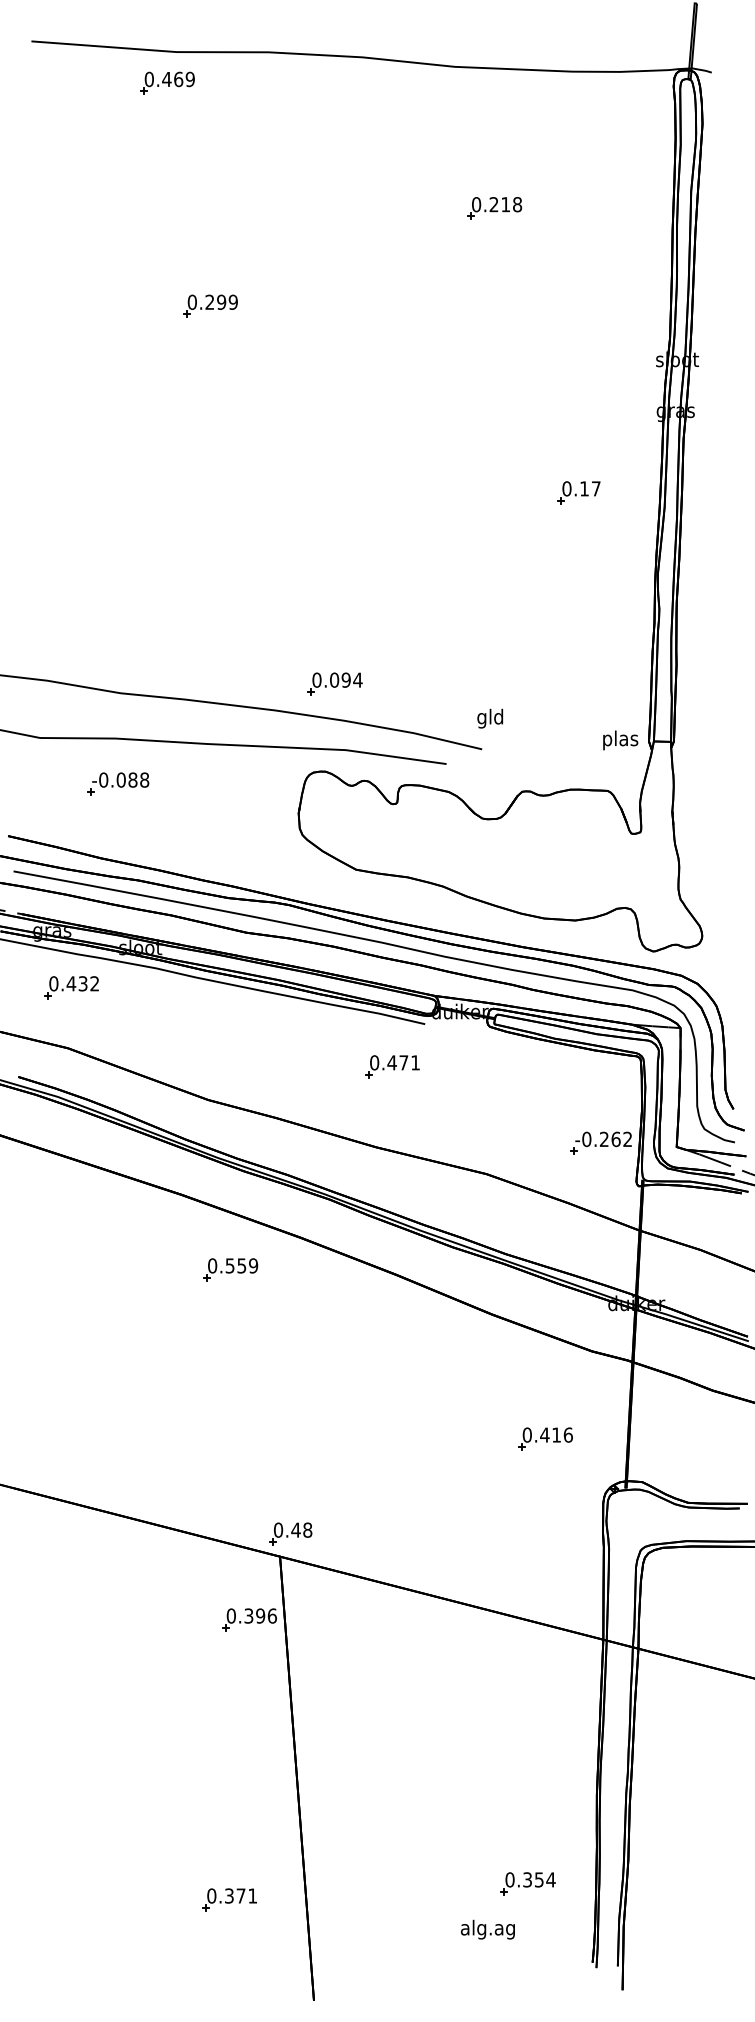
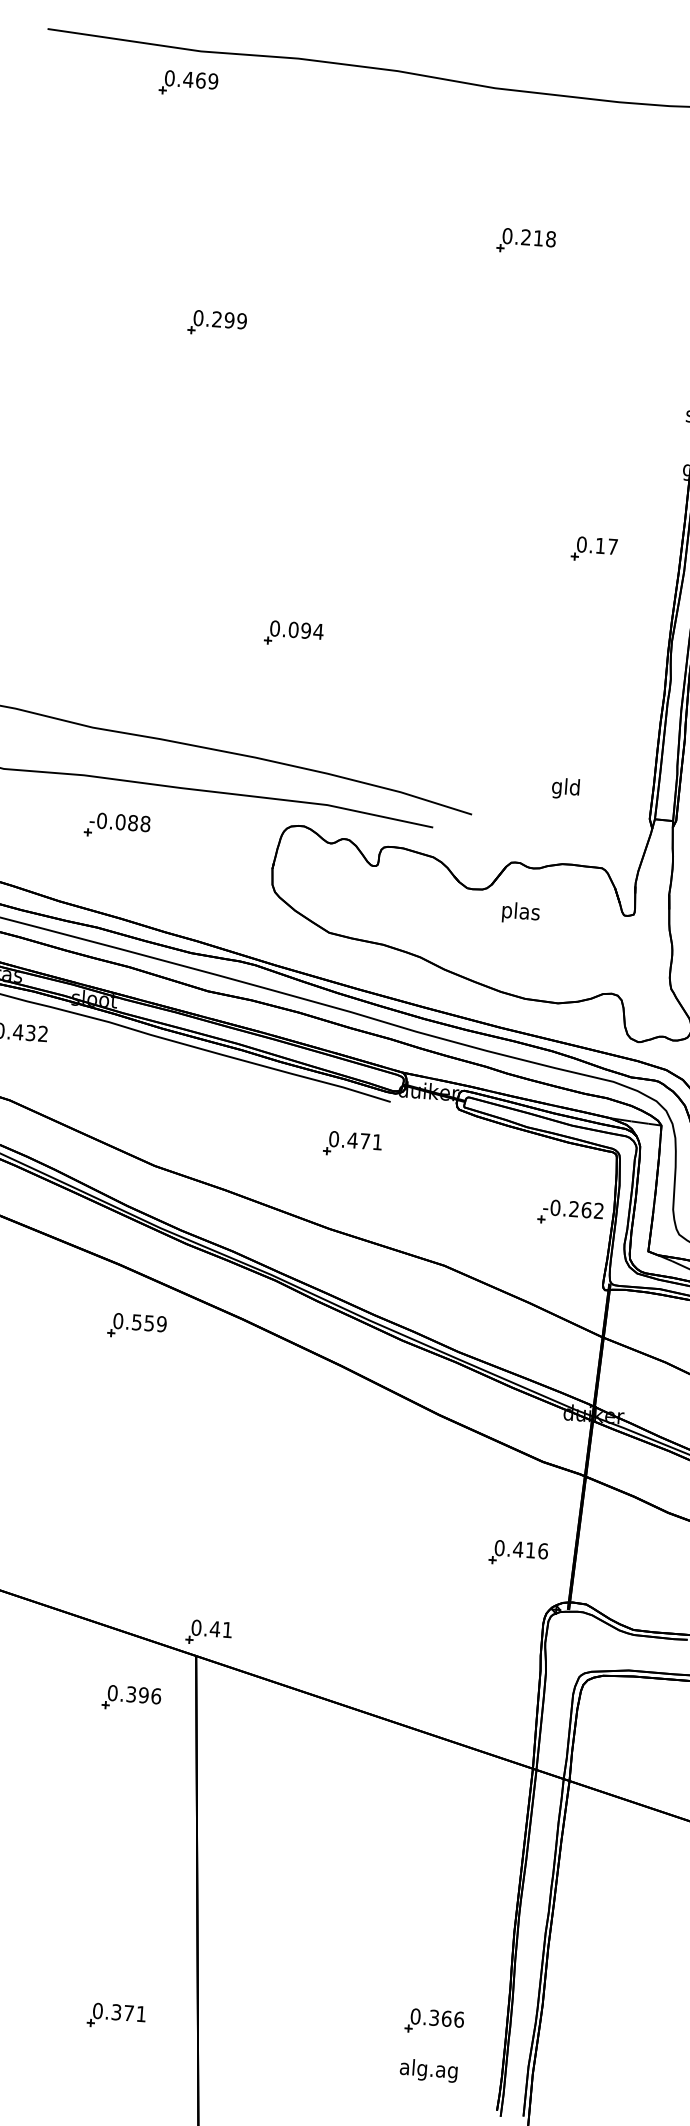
part: (334, 683) -> (293, 633), moved
text: (490, 718) -> (566, 788), moved
text: (620, 740) -> (520, 913), moved
part: (118, 783) -> (117, 825), moved
part: (600, 1142) -> (569, 1212), moved
part: (230, 1269) -> (137, 1326), moved
part: (545, 1438) -> (518, 1553), moved
text: (307, 1529) -> (227, 1629), 0.48 -> 0.41
part: (249, 1619) -> (131, 1698), moved
text: (544, 1879) -> (452, 2018), 0.354 -> 0.366
text: (487, 1929) -> (428, 2070), moved

